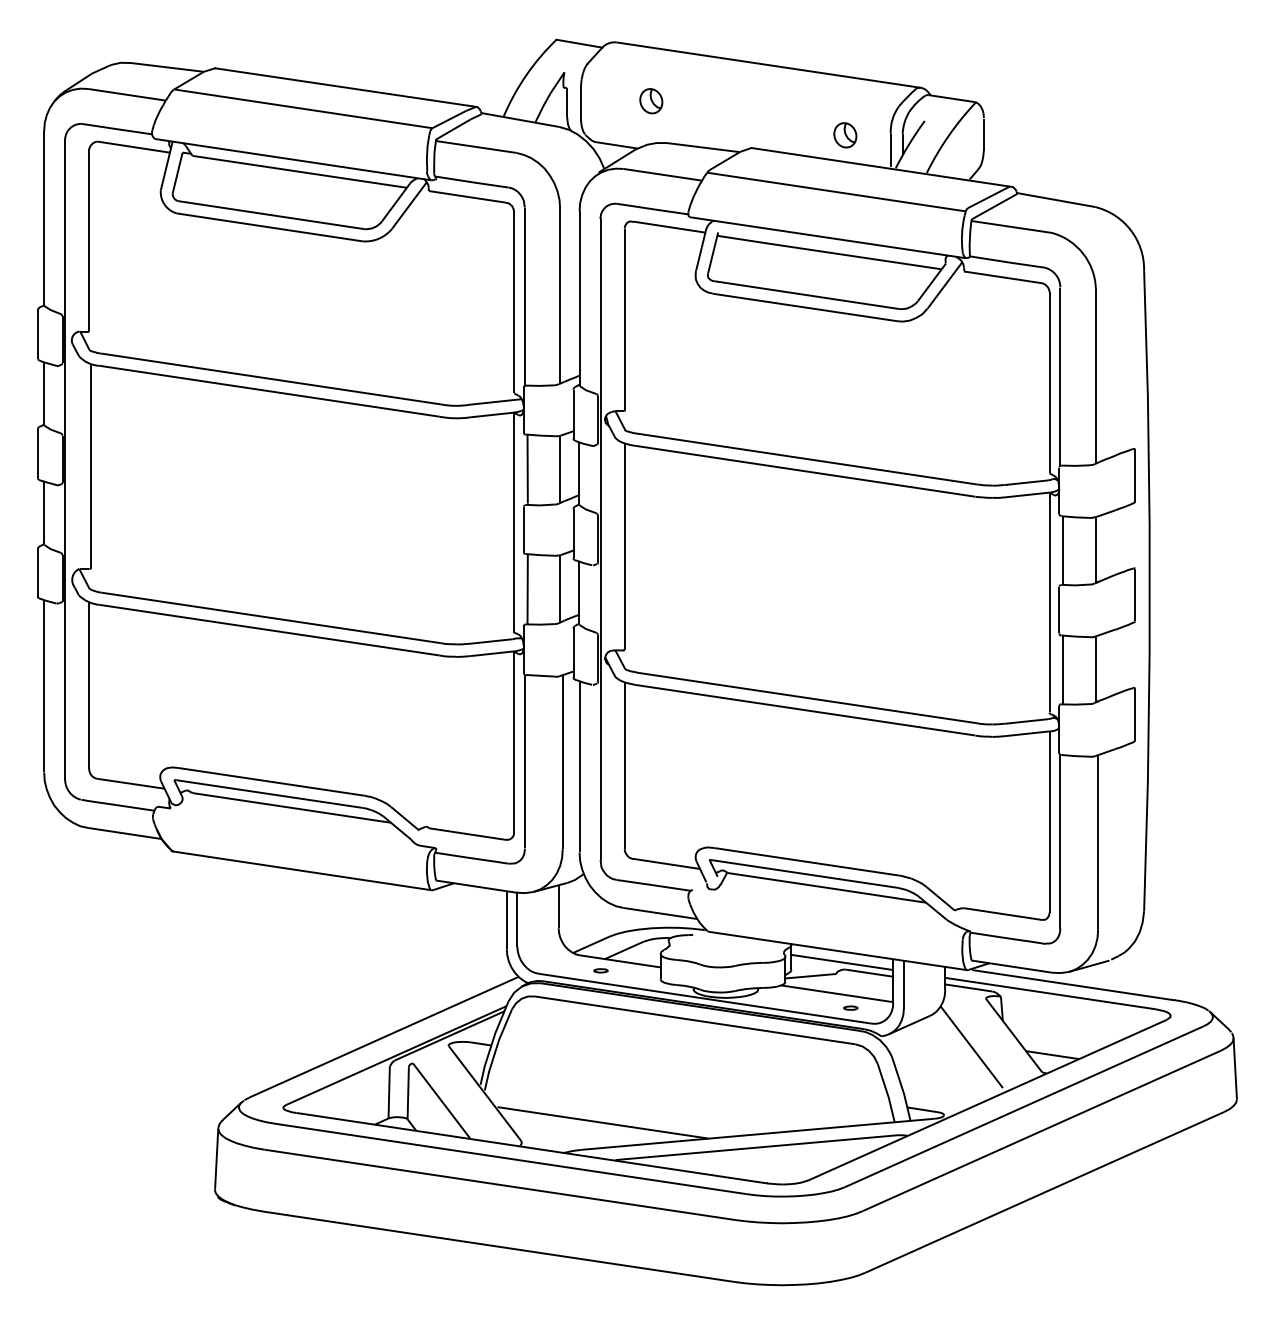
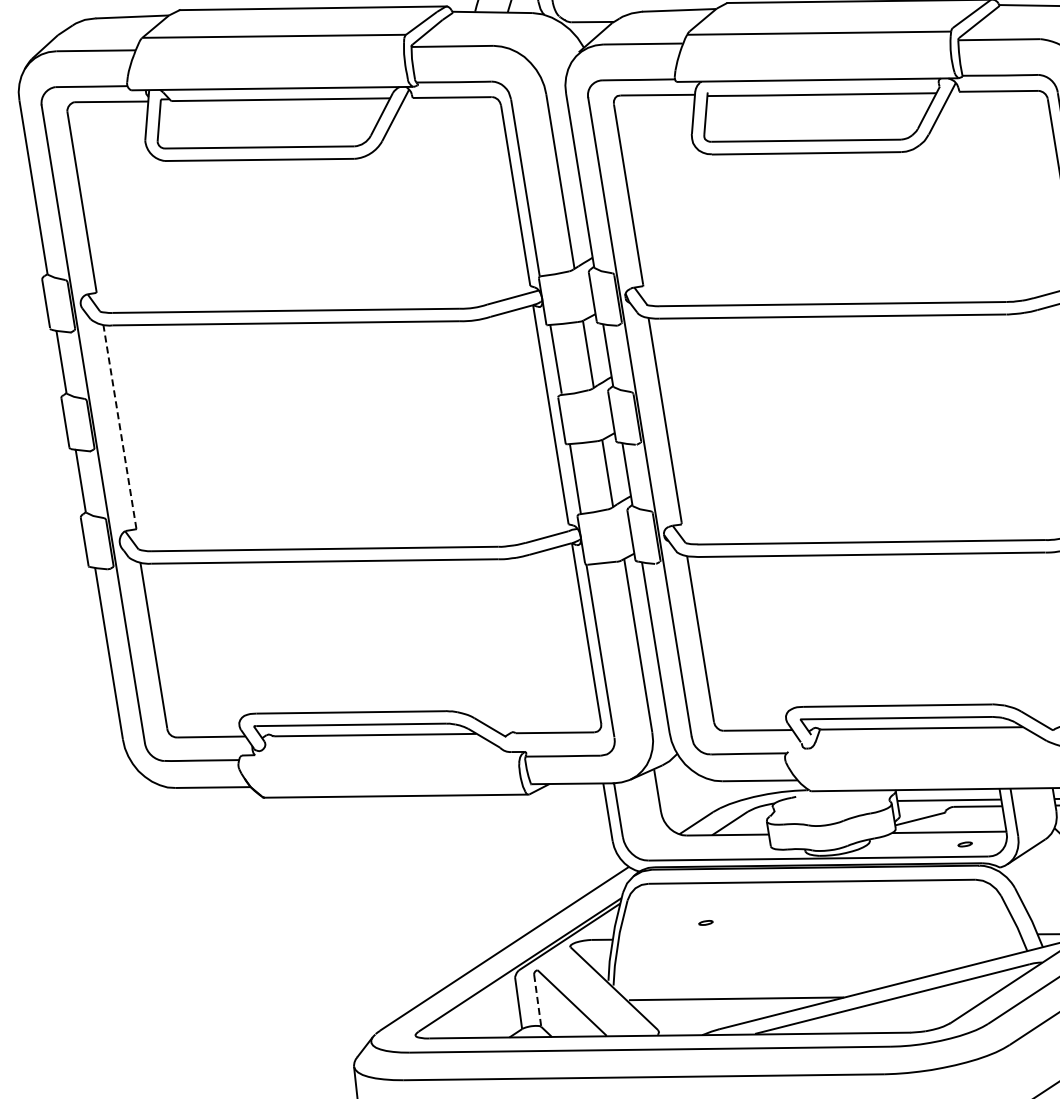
line: (90, 465) -> (119, 426), solid -> dashed
part: (600, 970) -> (705, 922), moved
line: (408, 1093) -> (538, 1000), solid -> dashed

